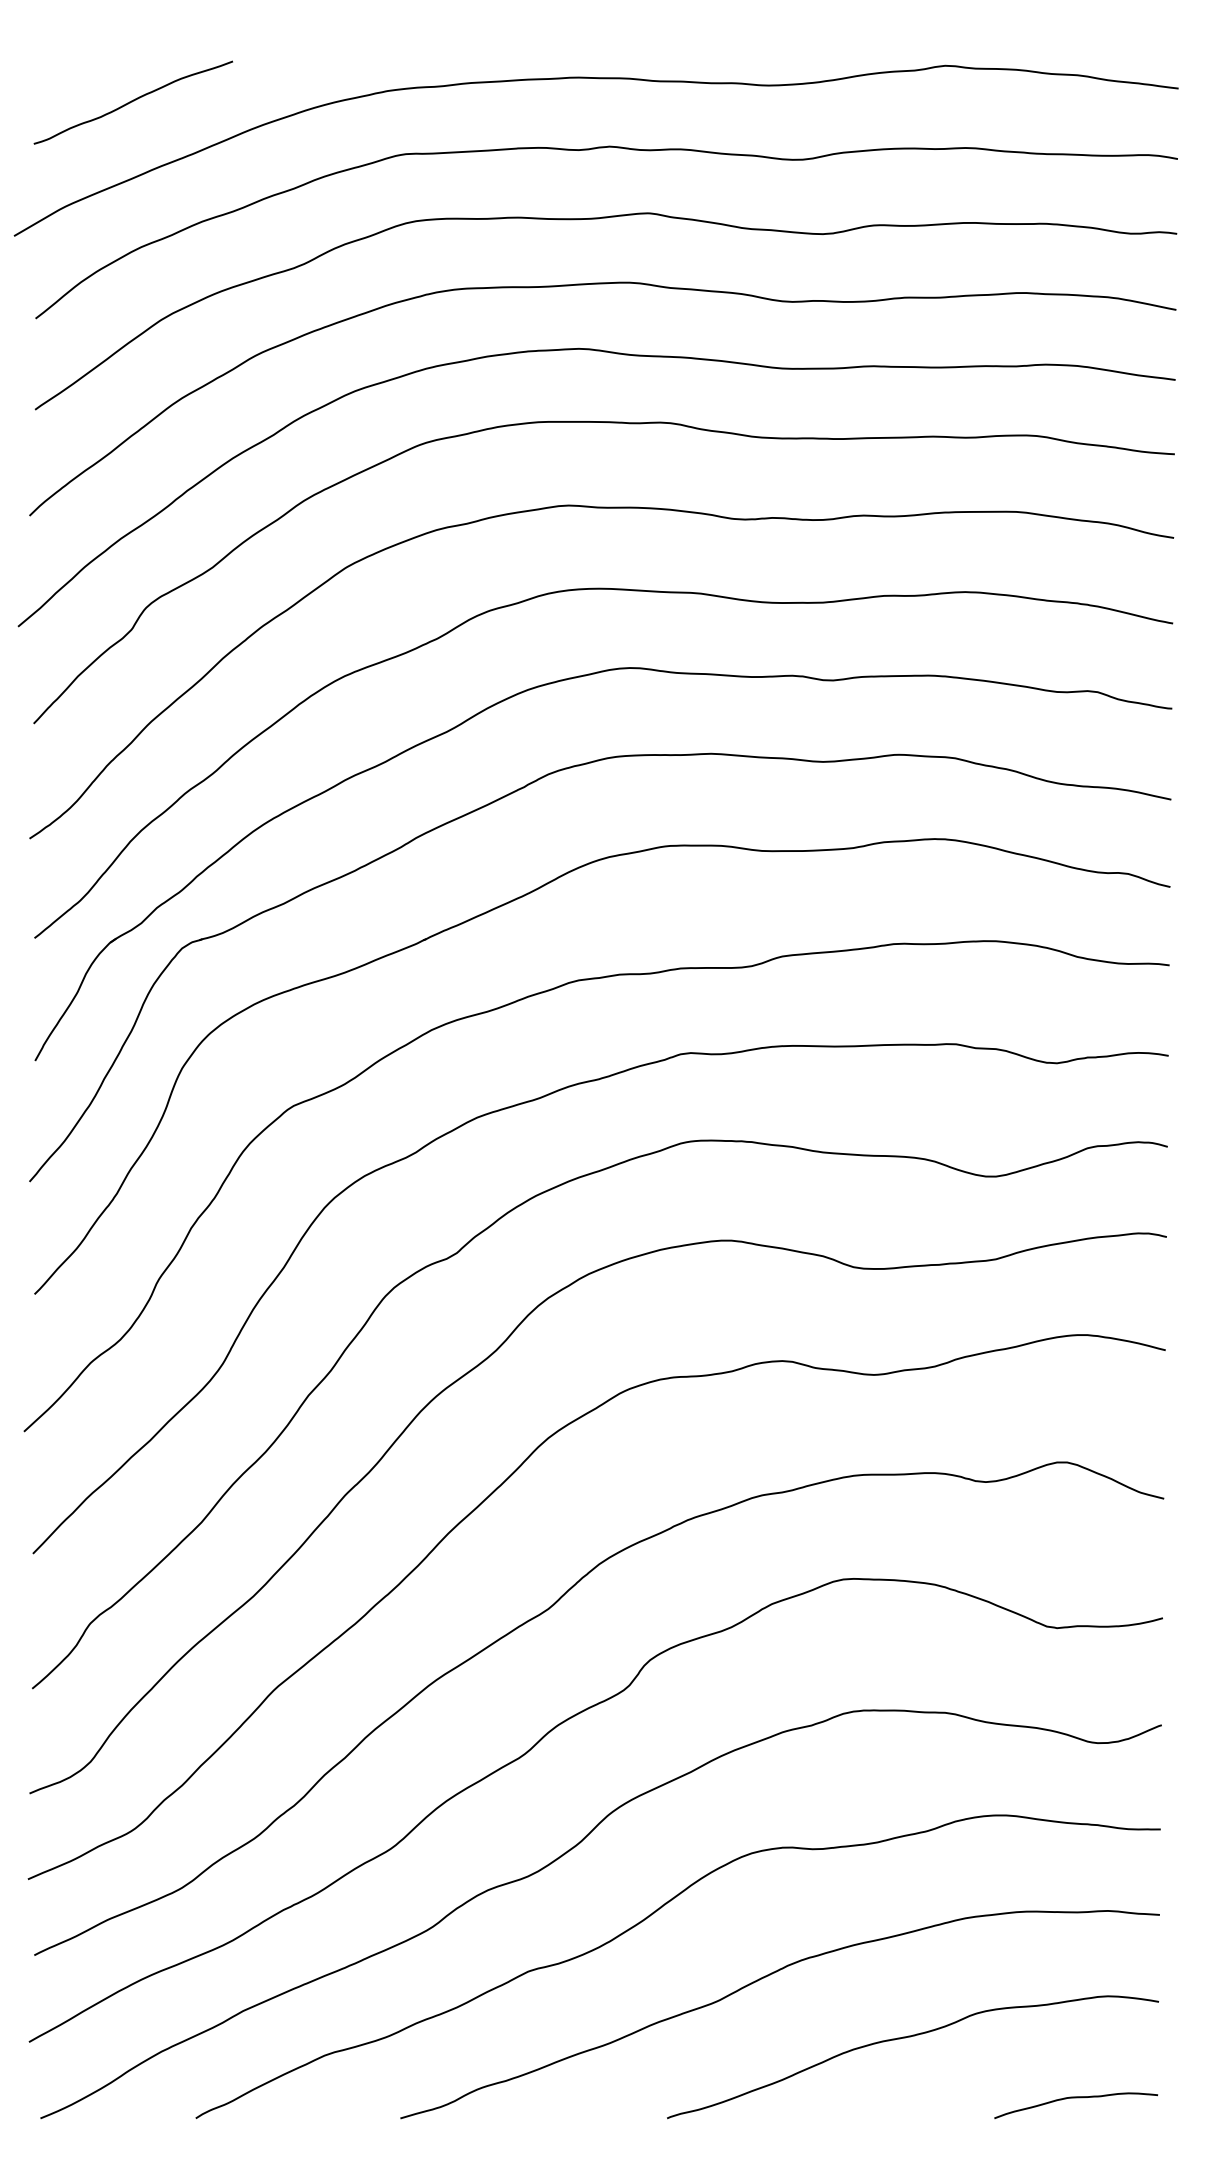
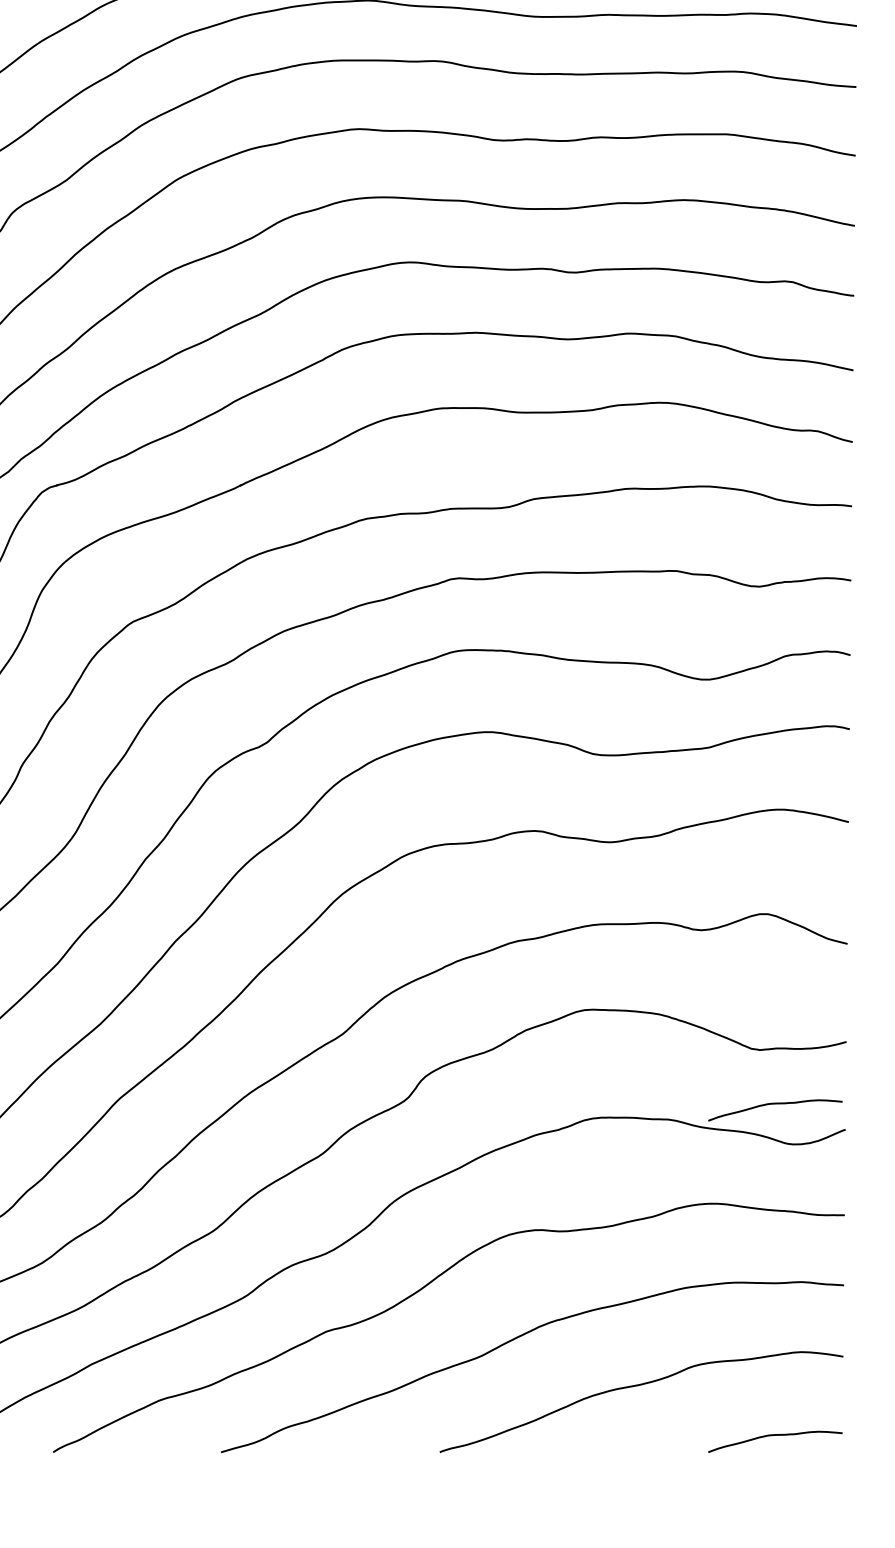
curve: (1076, 1694) -> (775, 1104), added

